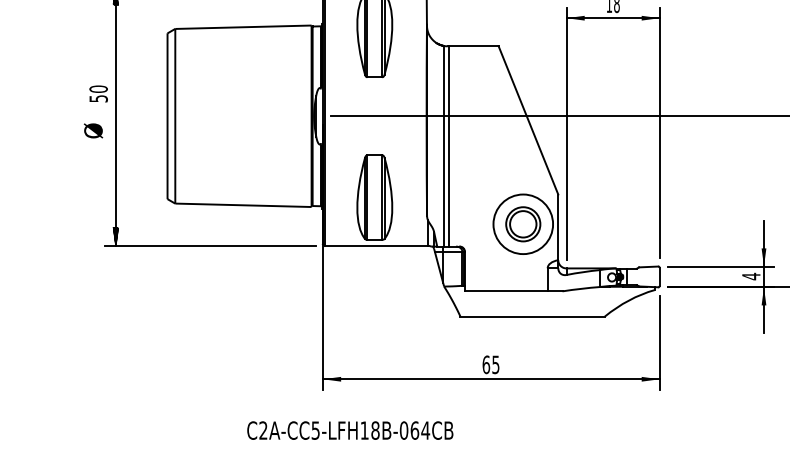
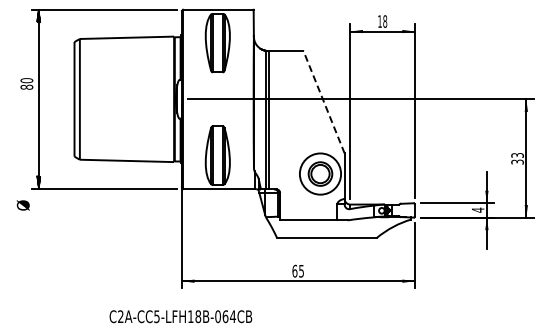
text: (98, 97) -> (26, 86), 50 -> 80
line: (527, 119) -> (323, 101), solid -> dashed
text: (92, 130) -> (22, 205), moved
text: (349, 430) -> (180, 316), moved

